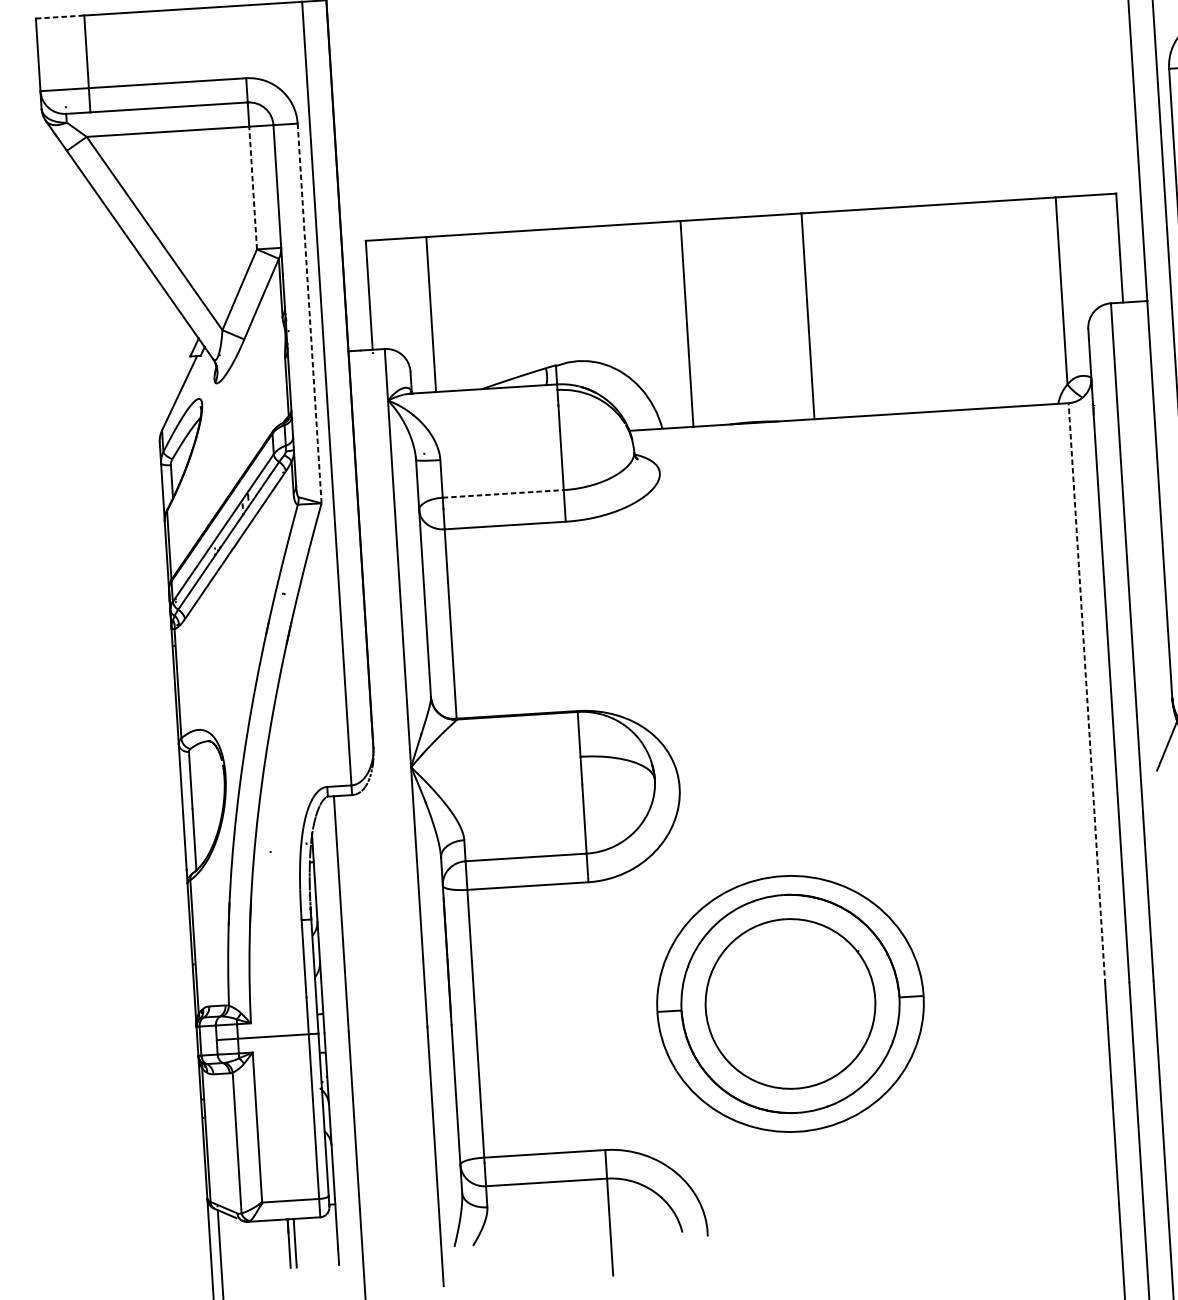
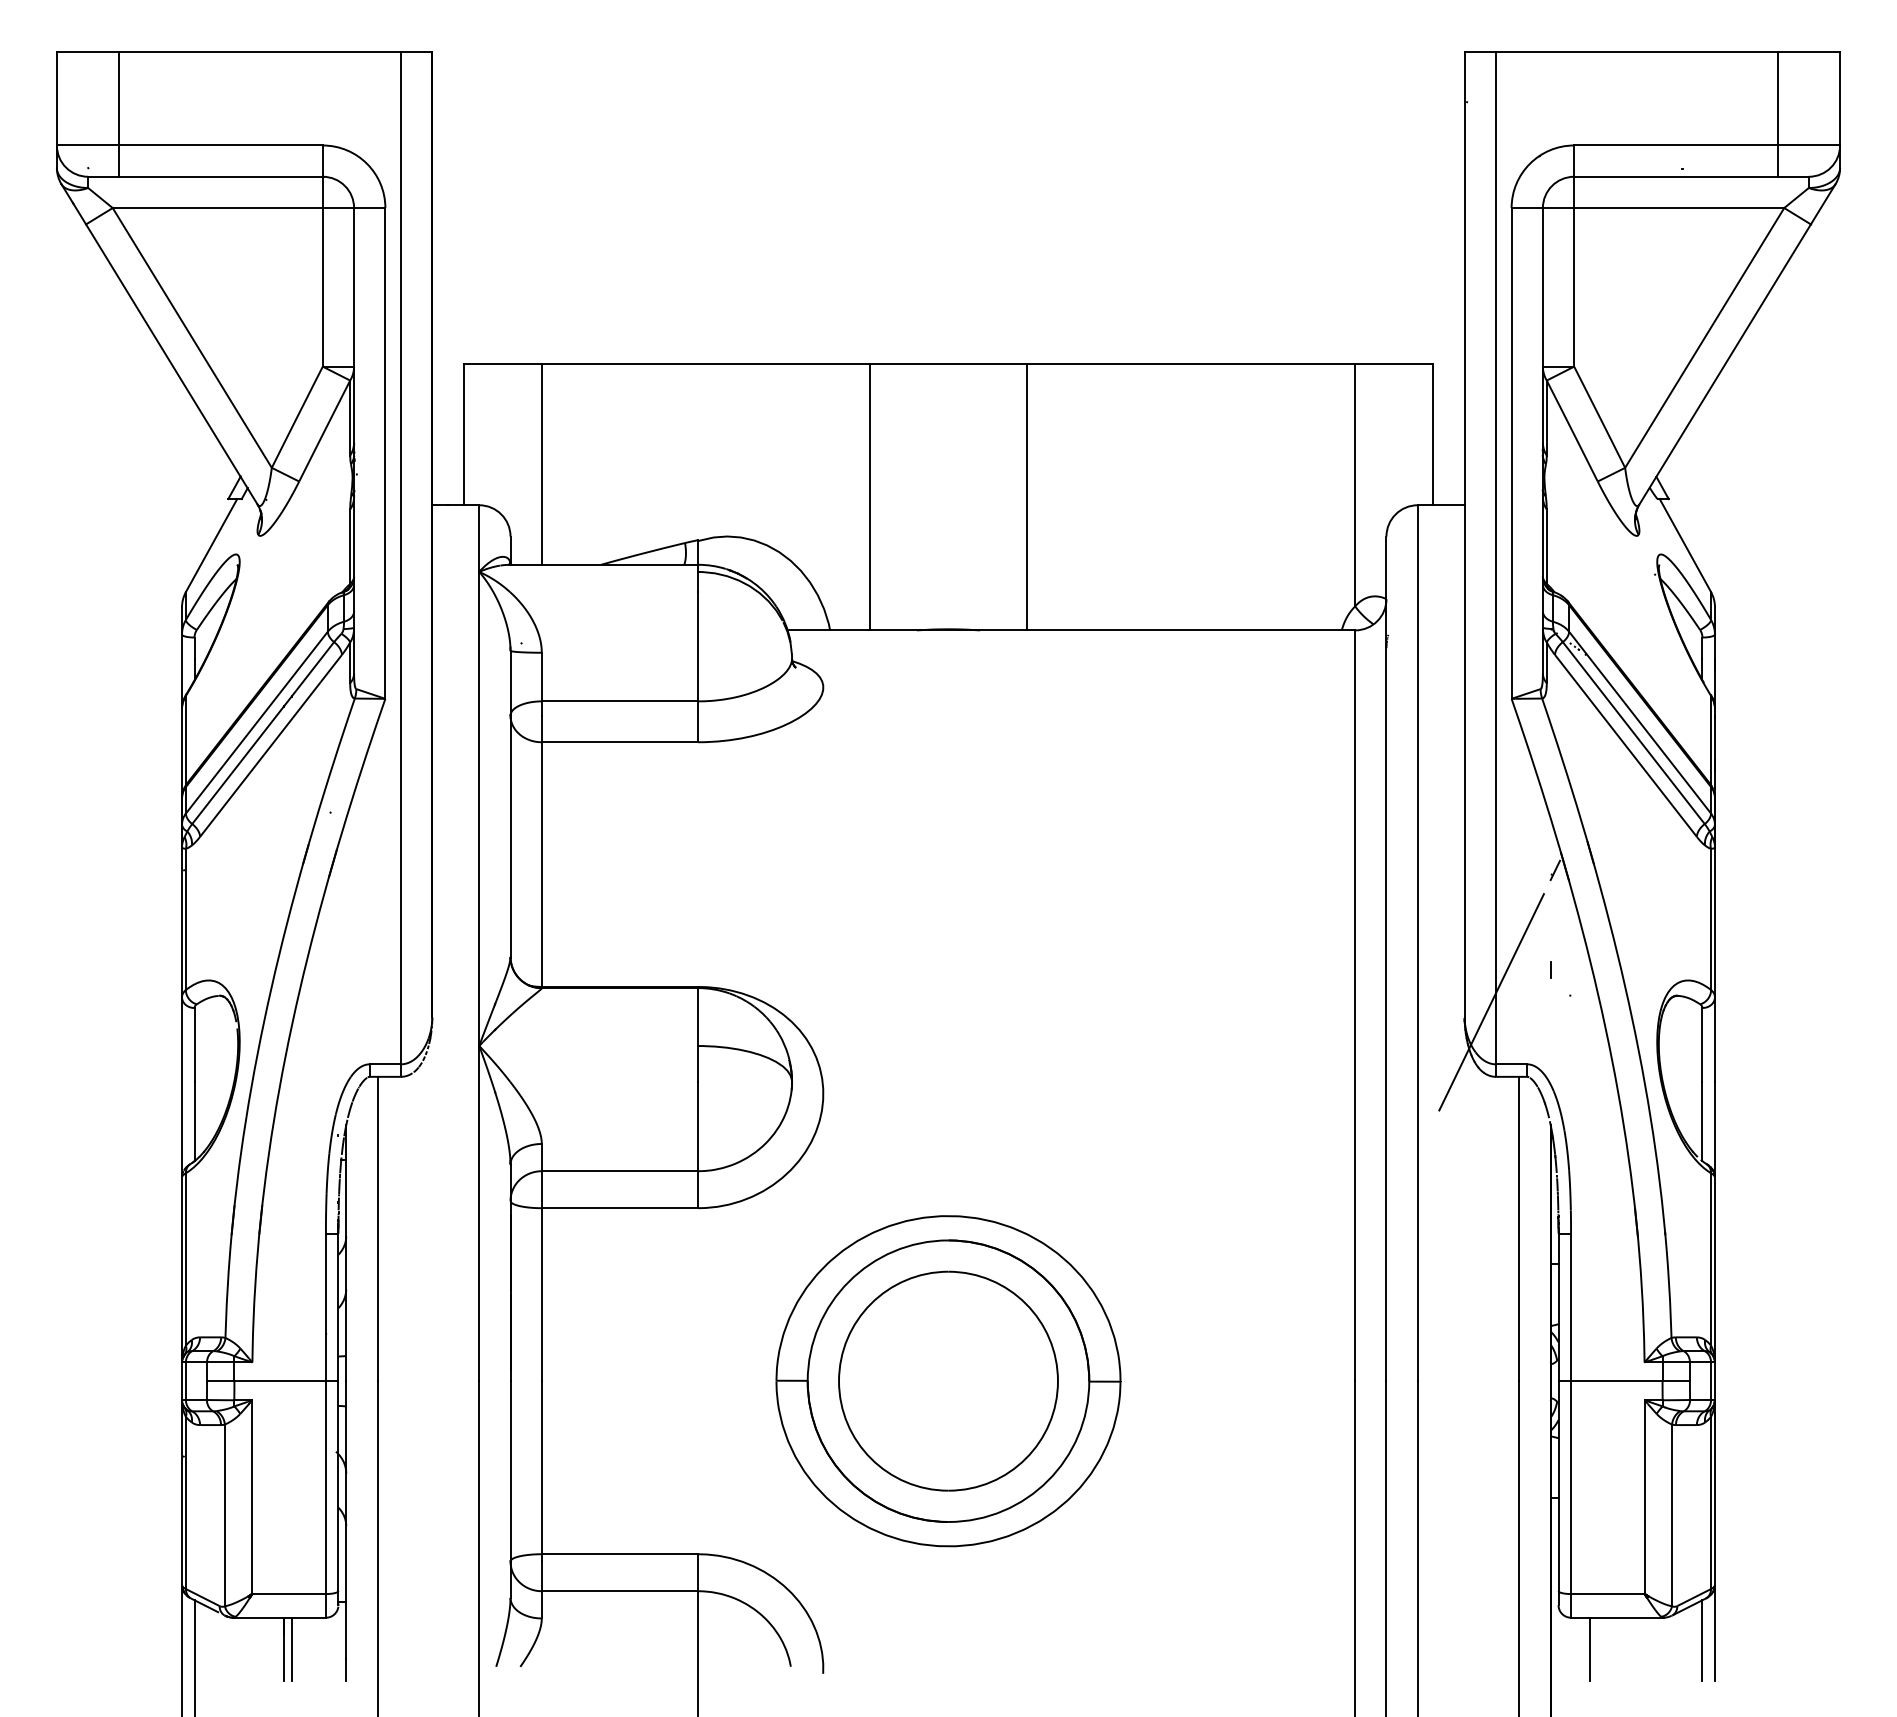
line: (60, 16) -> (88, 51), dashed -> solid
line: (252, 187) -> (322, 286), dashed -> solid
line: (309, 313) -> (385, 453), dashed -> solid
line: (503, 493) -> (620, 701), dashed -> solid
line: (1087, 693) -> (1355, 1005), dashed -> solid

